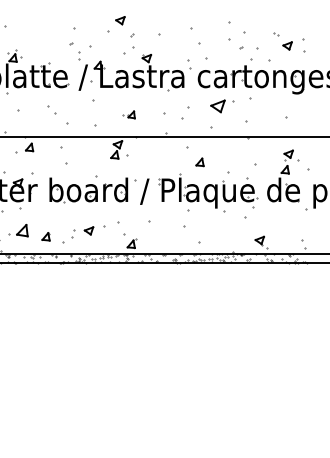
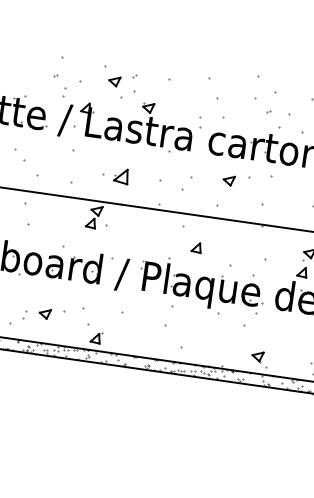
part: (120, 20) -> (114, 81), moved
part: (217, 106) -> (228, 180), size x0.62
part: (128, 114) -> (115, 174), size x1.67

